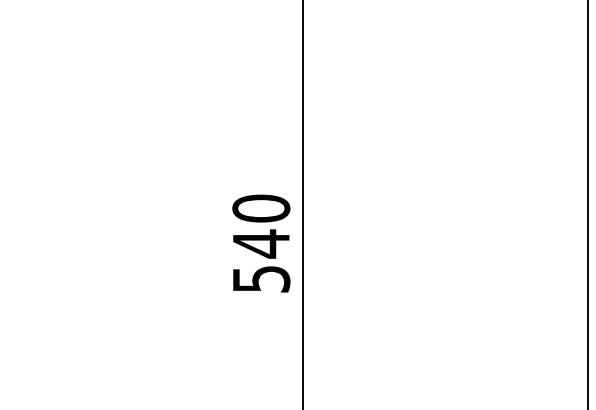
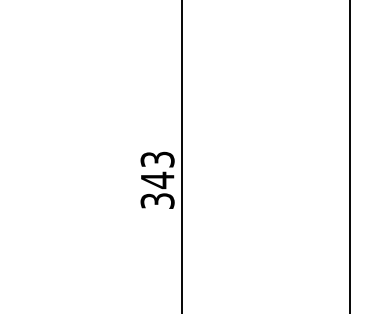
text: (261, 242) -> (157, 179), 540 -> 343

